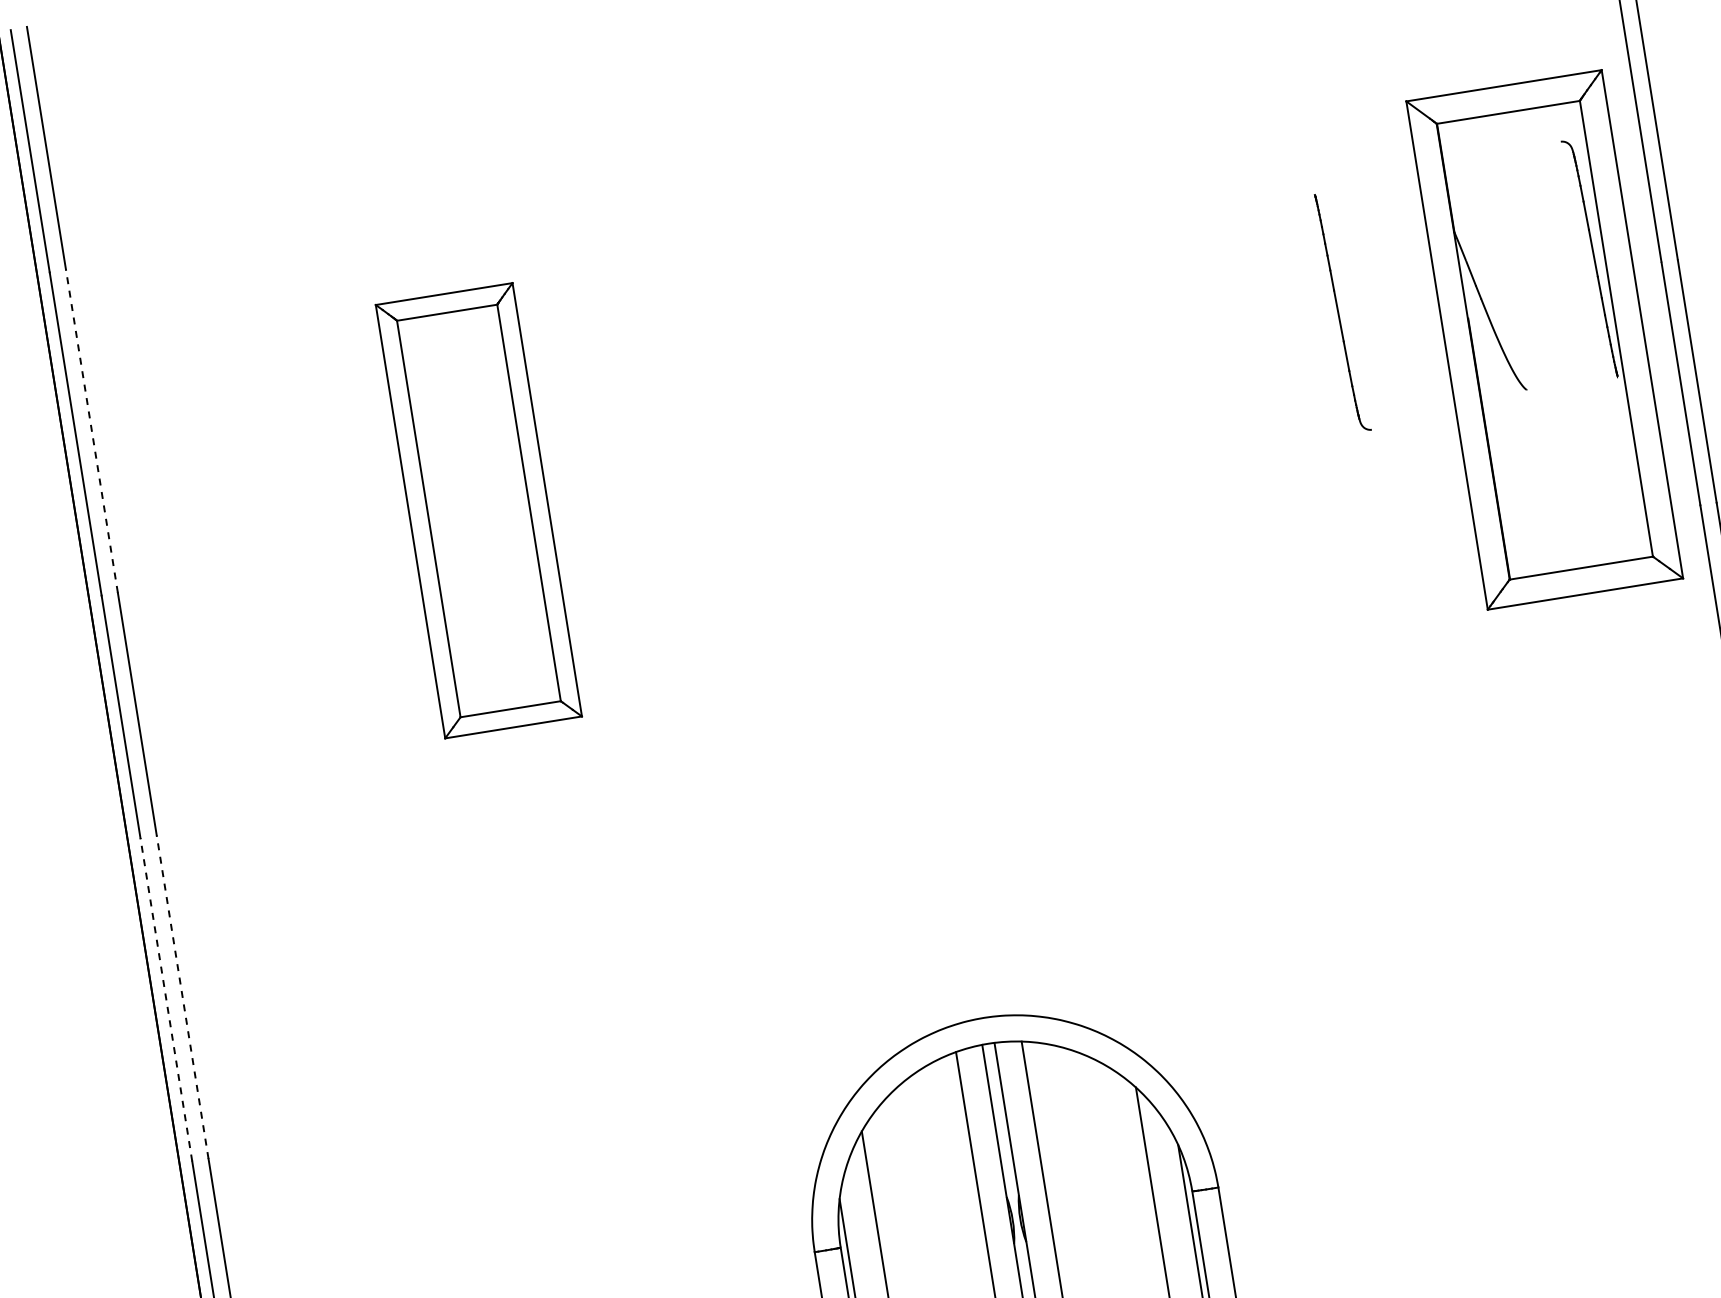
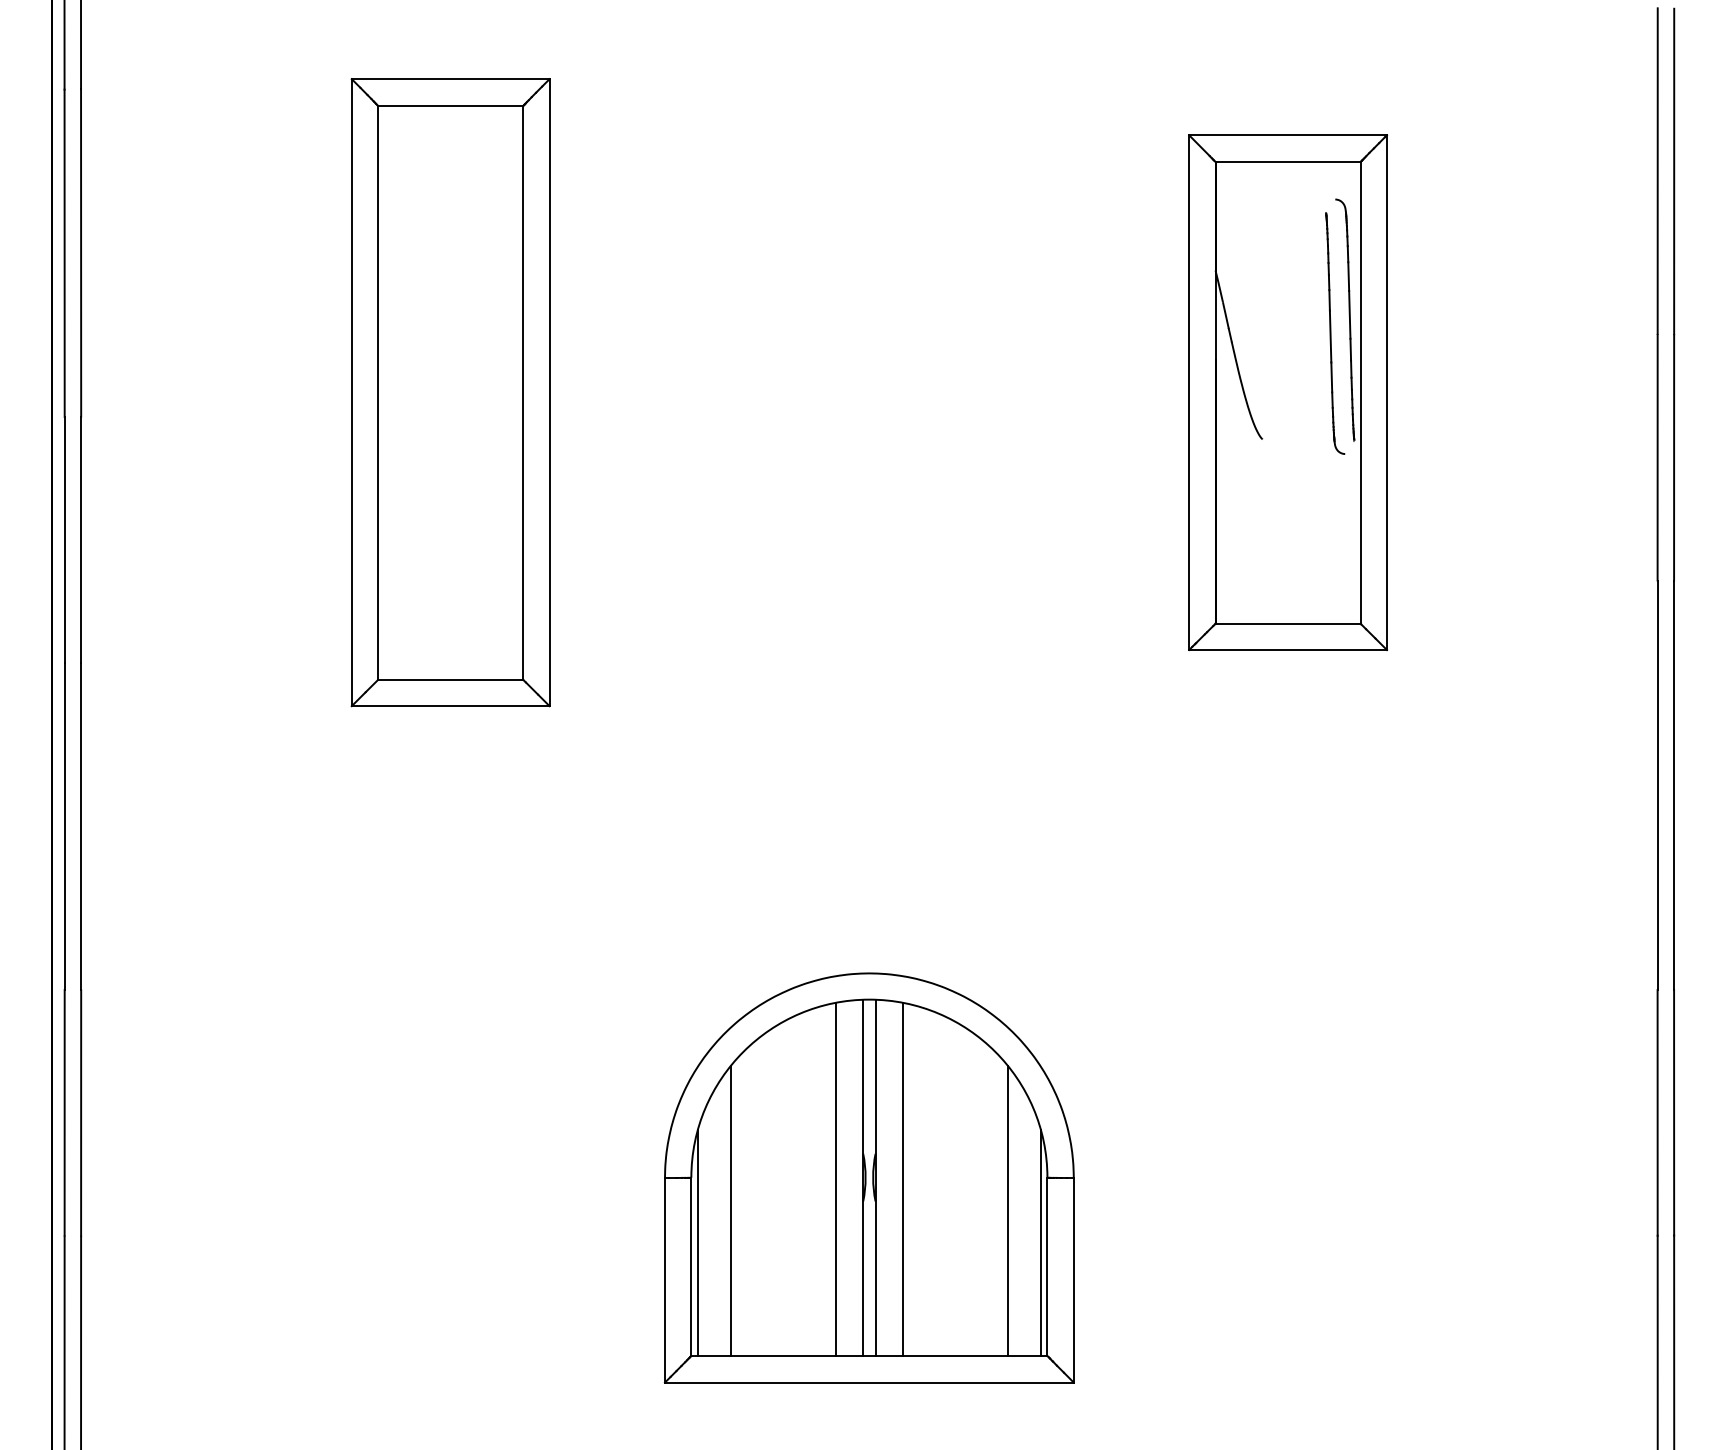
part: (1545, 339) -> (1288, 392), moved
line: (92, 430) -> (81, 252), dashed -> solid
part: (478, 510) -> (450, 392), size x1.43
line: (183, 997) -> (81, 826), dashed -> solid
line: (166, 1000) -> (64, 826), dashed -> solid

